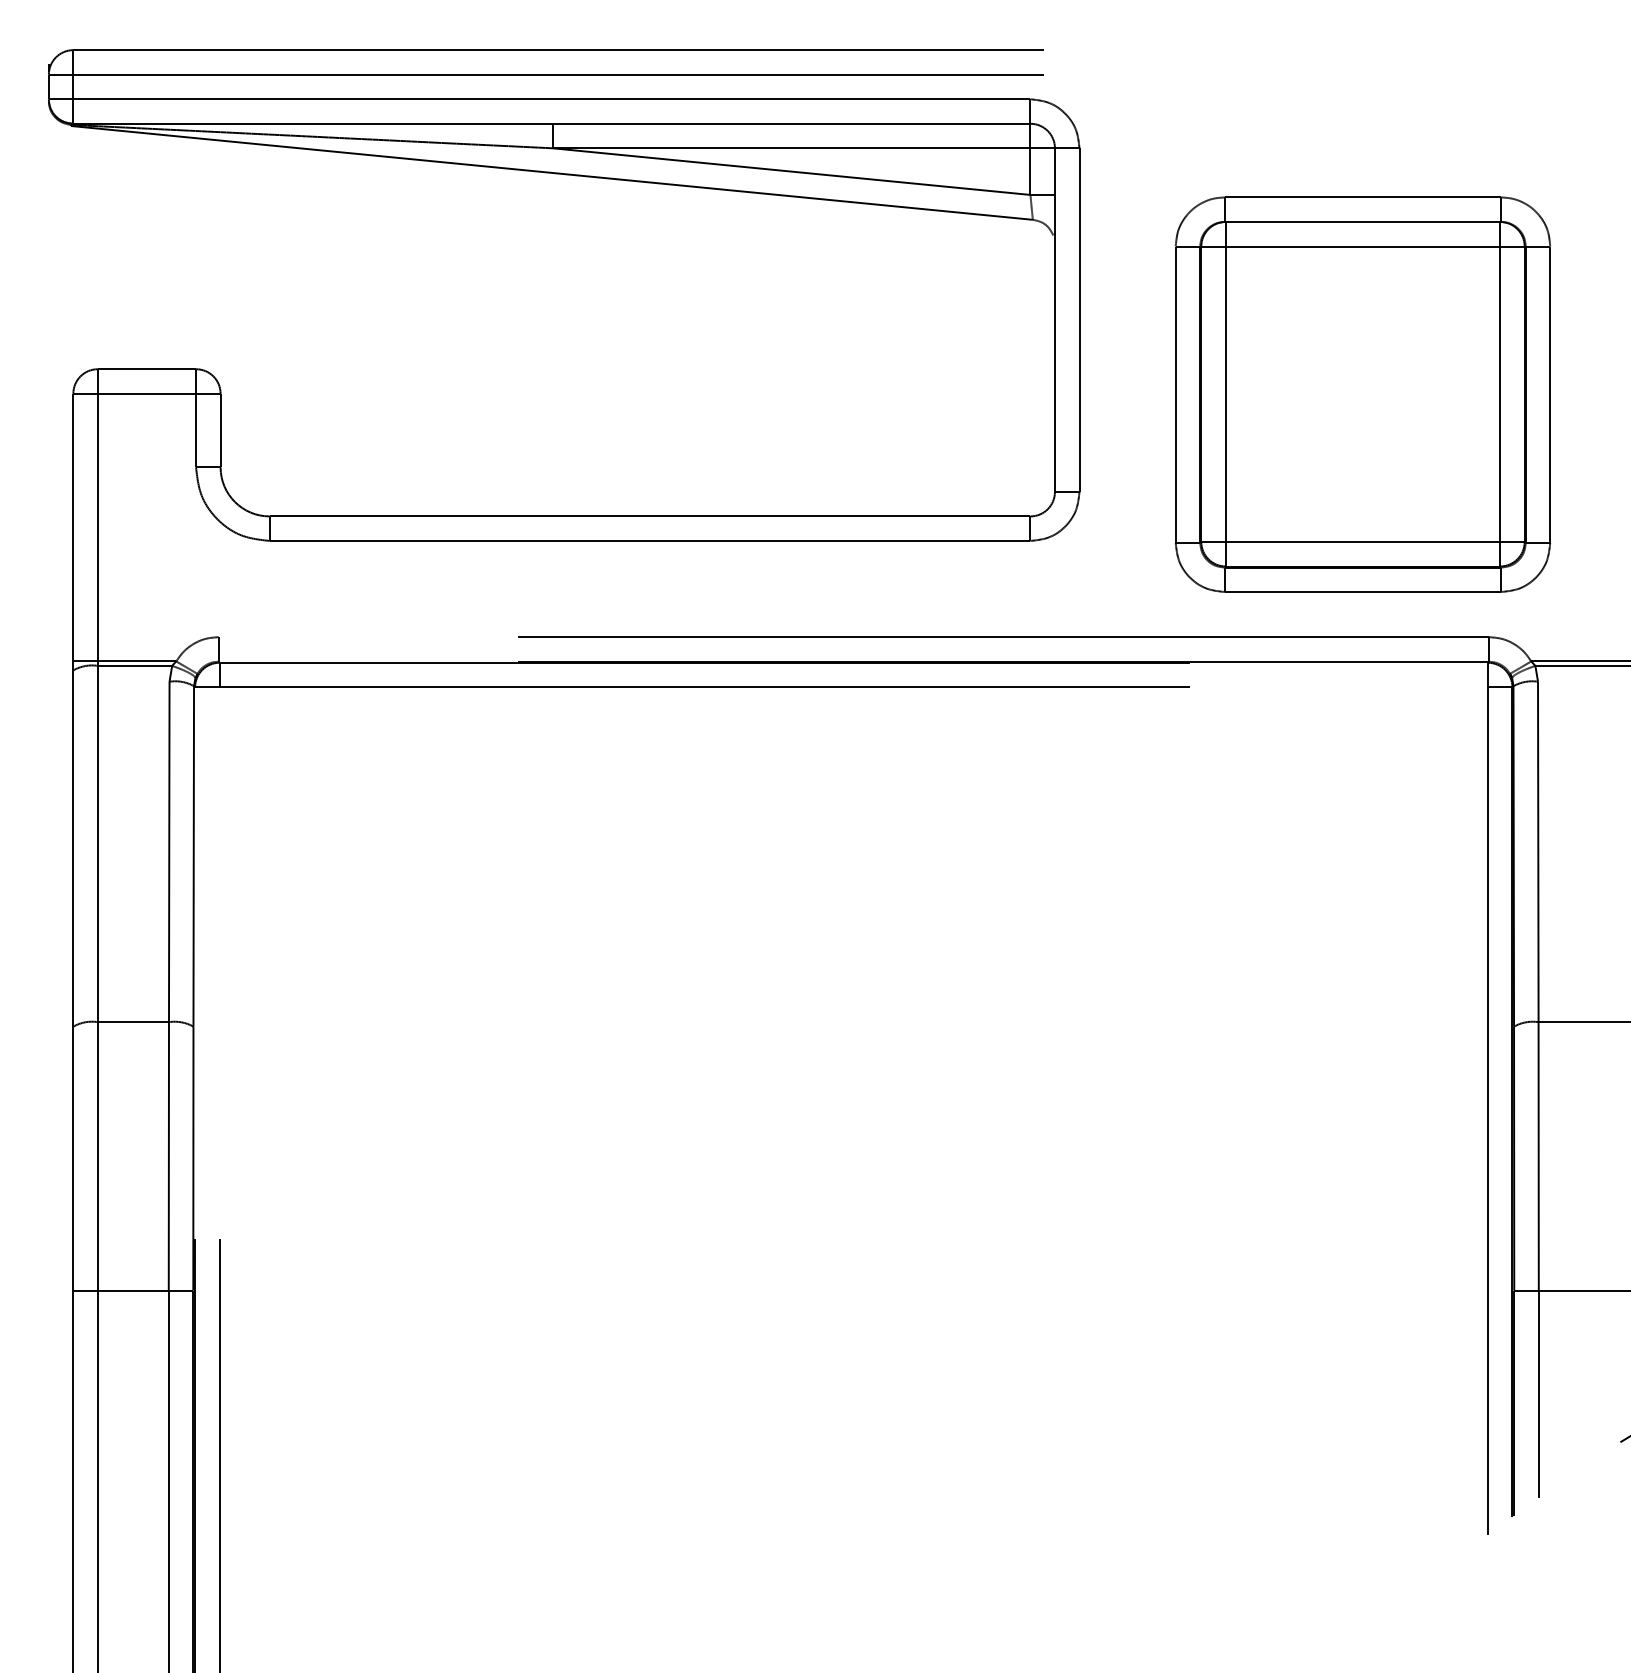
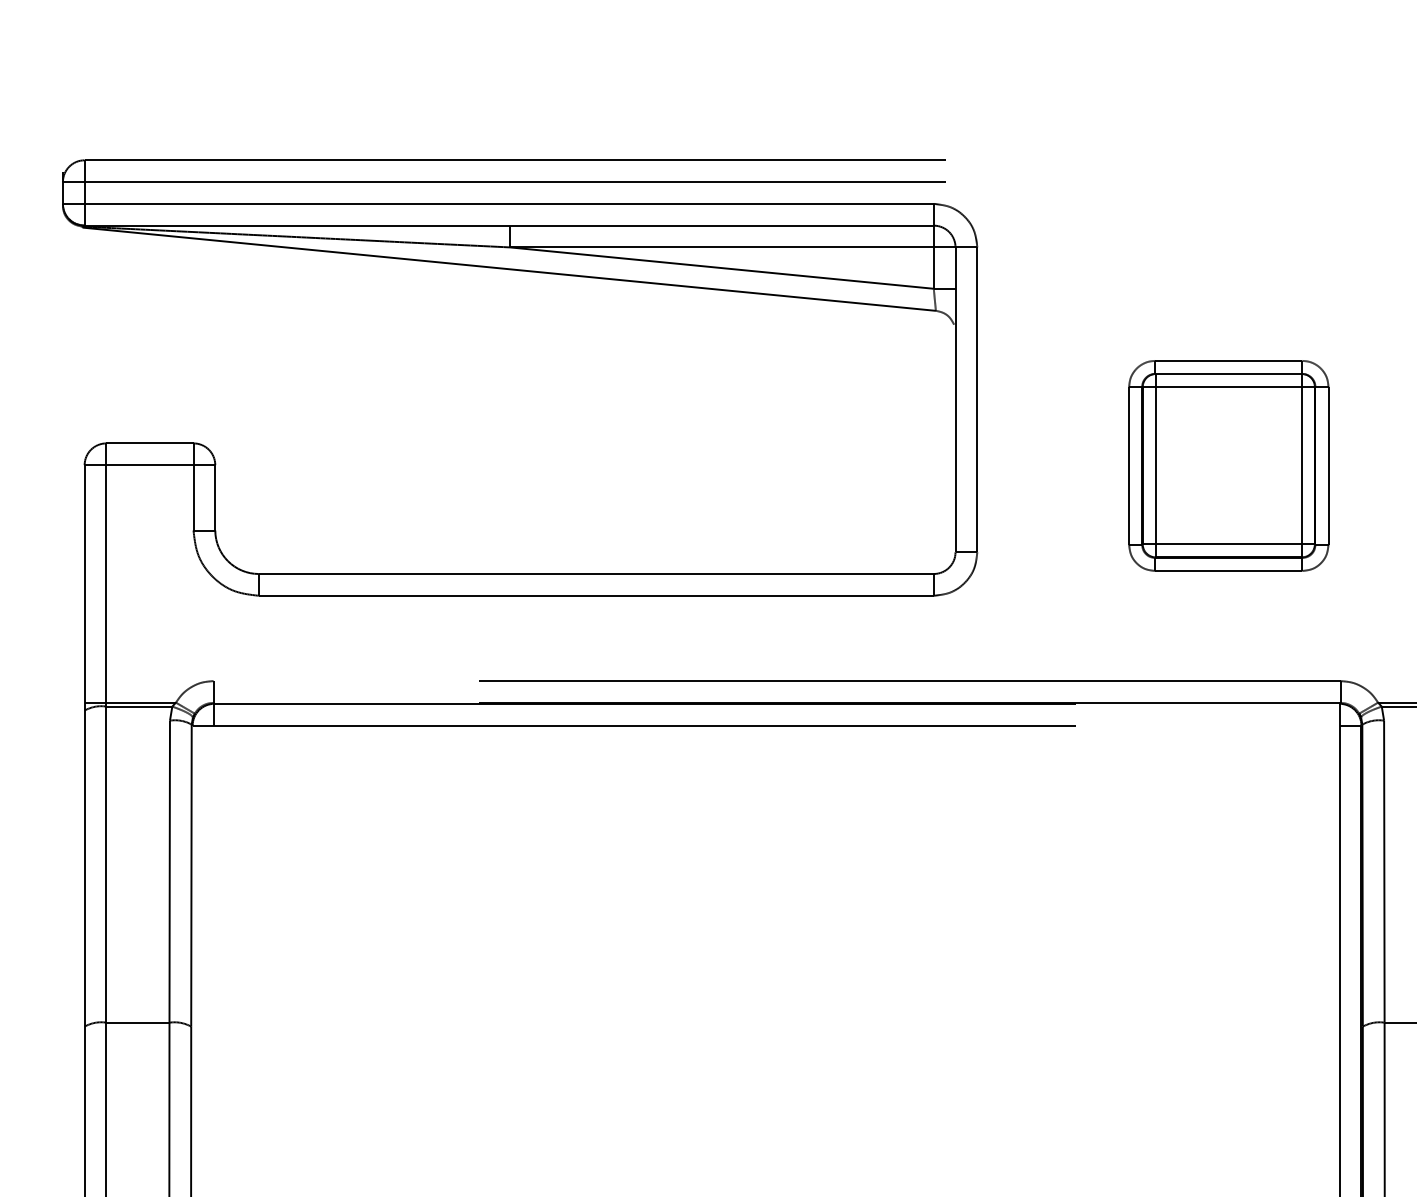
part: (1362, 394) -> (1228, 465), size x0.6

